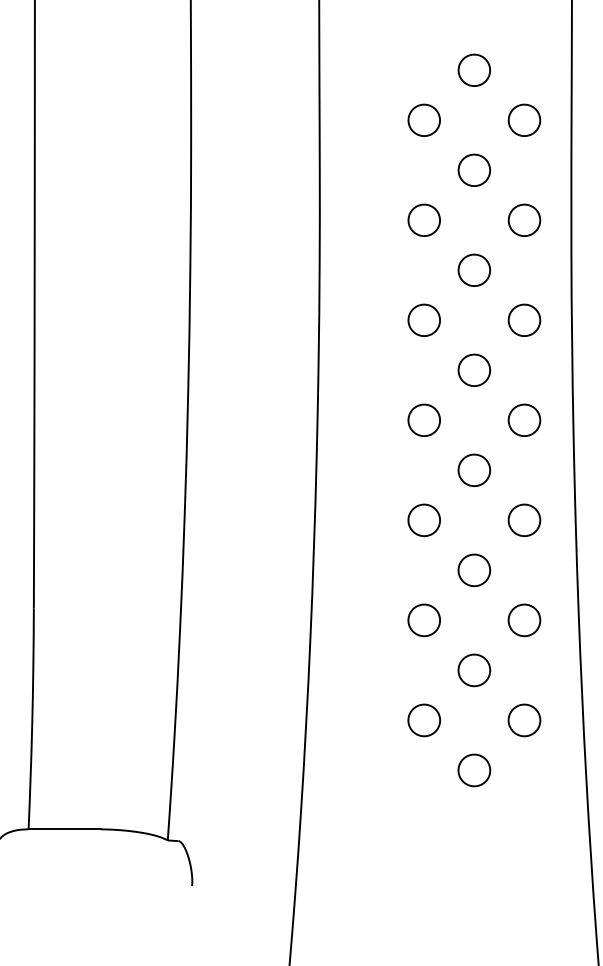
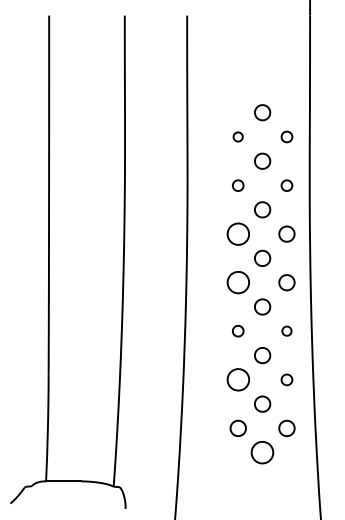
part: (422, 119) -> (237, 136), size x0.6
part: (523, 119) -> (286, 136), size x0.7
part: (422, 220) -> (237, 185), size x0.7
part: (523, 220) -> (286, 185), size x0.7
part: (422, 319) -> (237, 233), size x1.4
part: (422, 419) -> (237, 282), size x1.4
part: (422, 518) -> (237, 330), size x0.7
part: (523, 518) -> (286, 330), size x0.6
part: (422, 619) -> (237, 379), size x1.4
part: (523, 619) -> (286, 379), size x0.7
part: (474, 769) -> (262, 452), size x1.4

